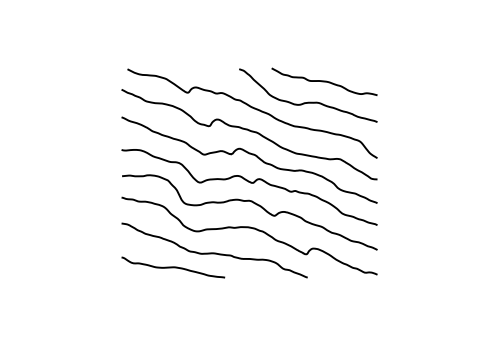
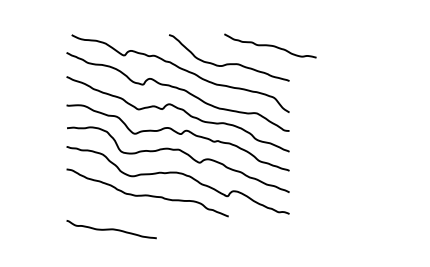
curve: (324, 81) -> (270, 45), moved
curve: (173, 267) -> (111, 229), moved

